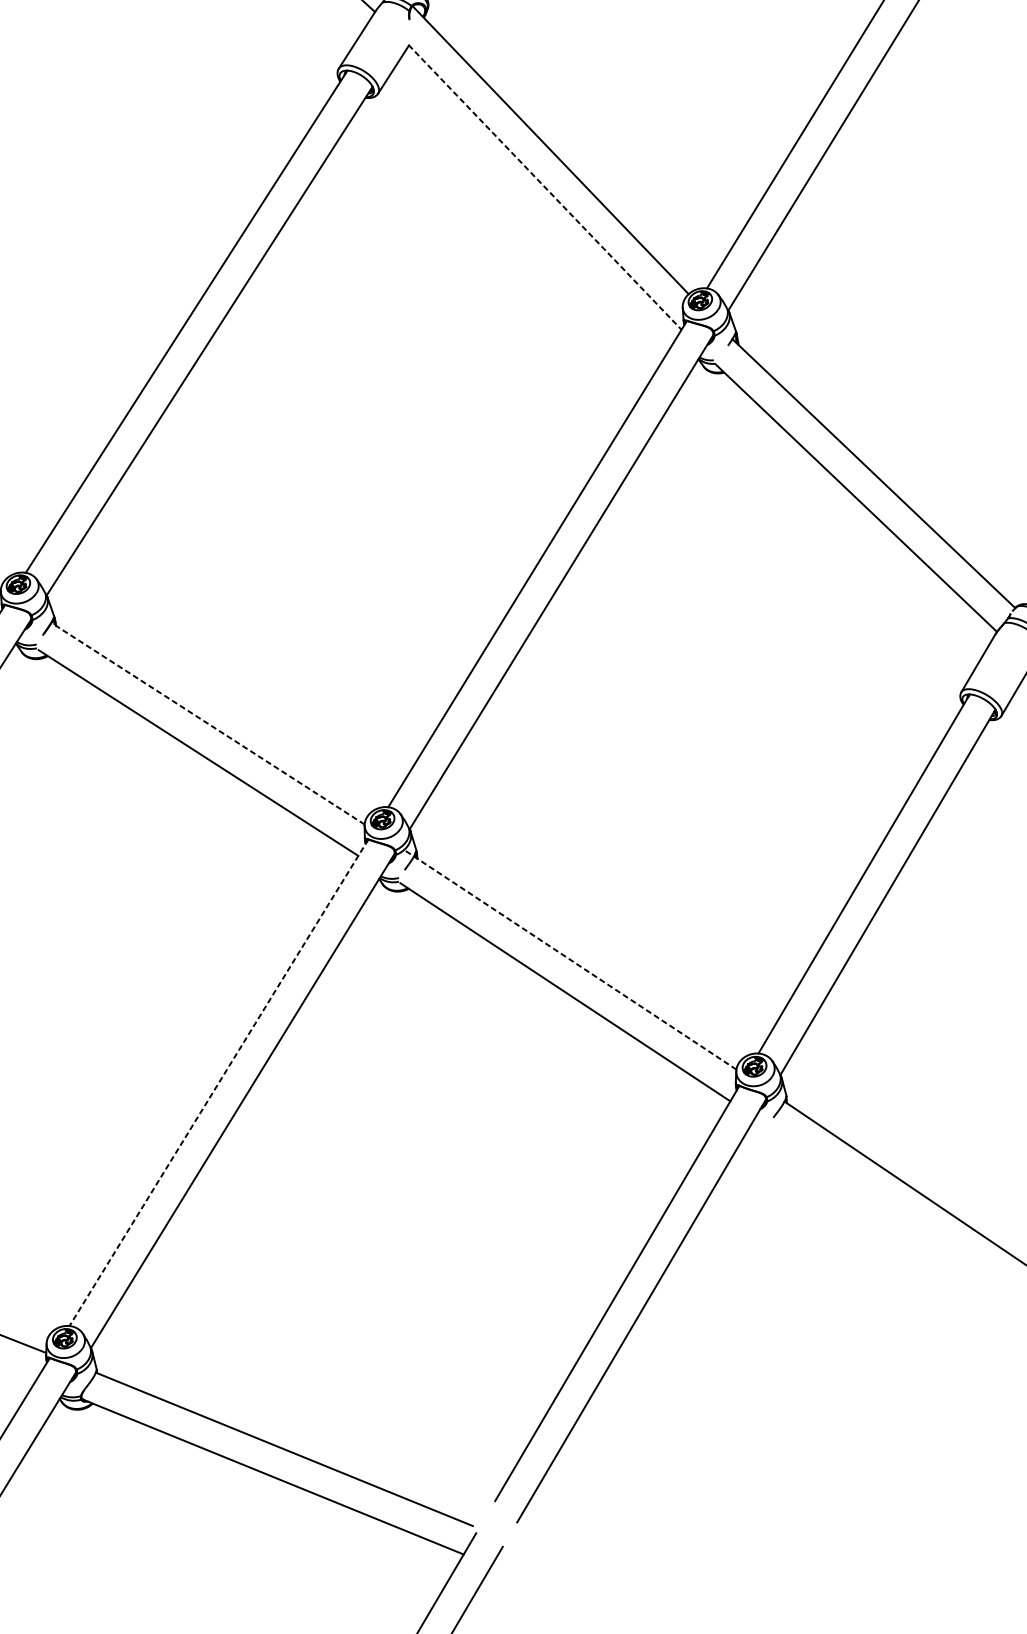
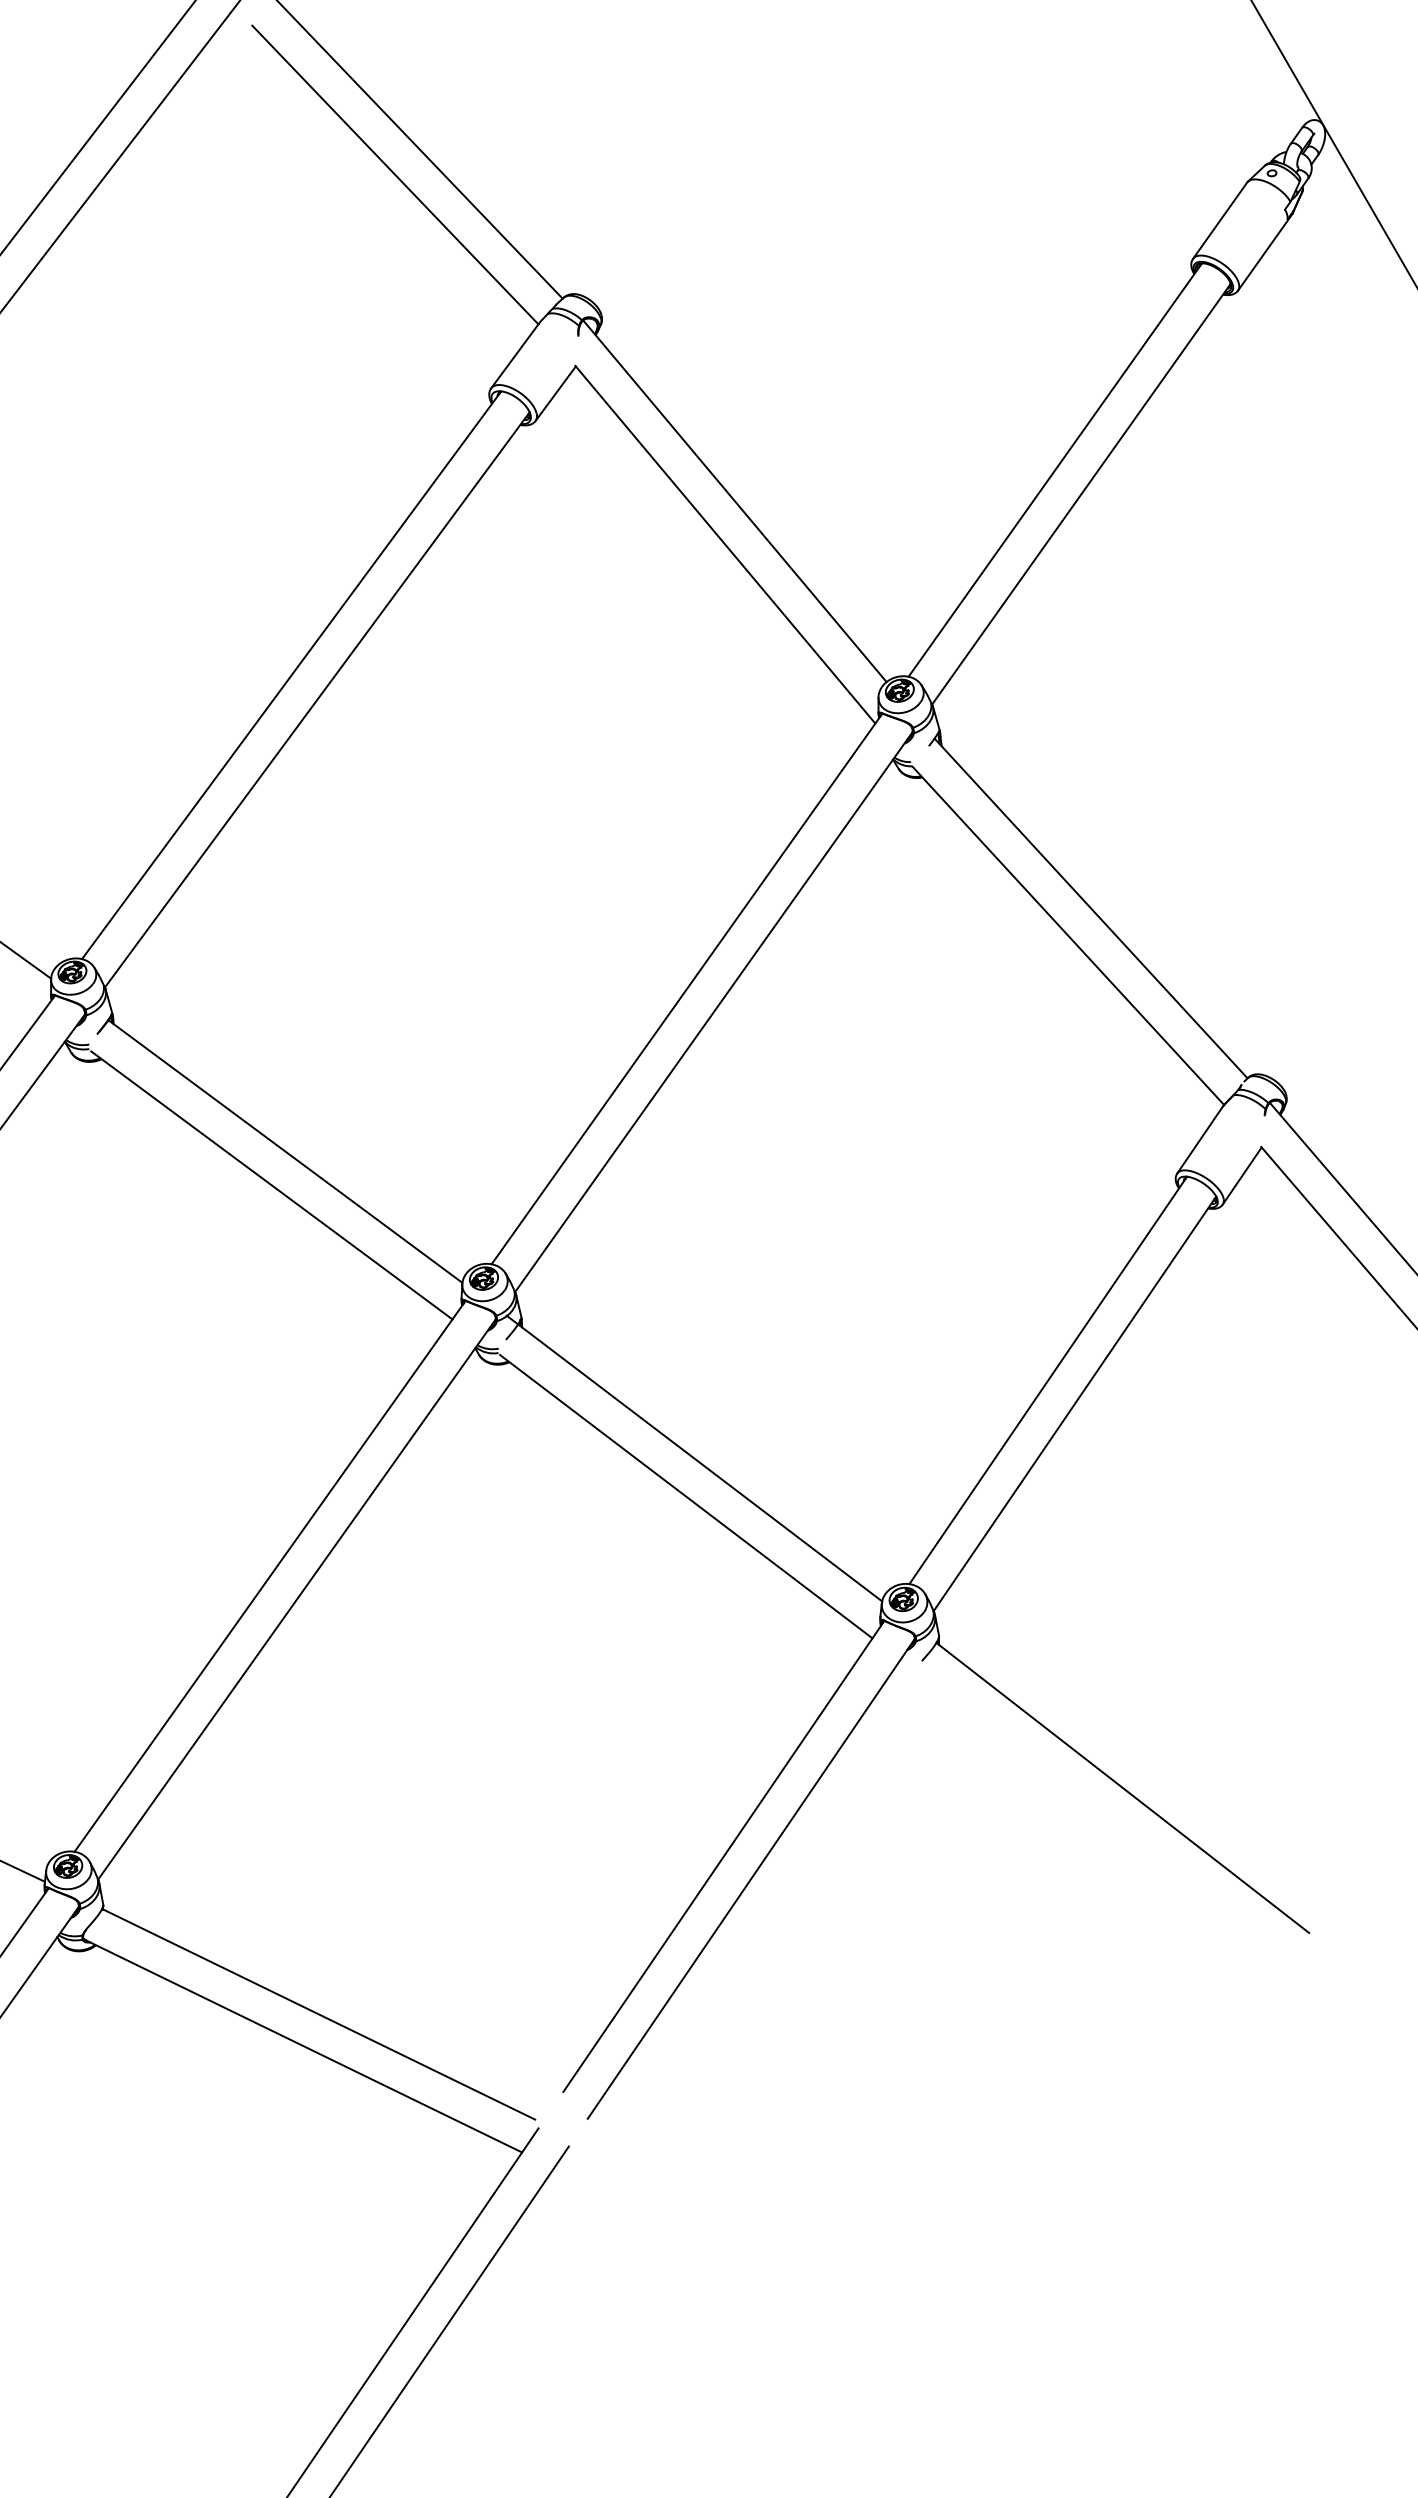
line: (545, 188) -> (725, 545), dashed -> solid
line: (208, 723) -> (285, 1151), dashed -> solid
line: (570, 959) -> (694, 1458), dashed -> solid
line: (219, 1082) -> (270, 1576), dashed -> solid

